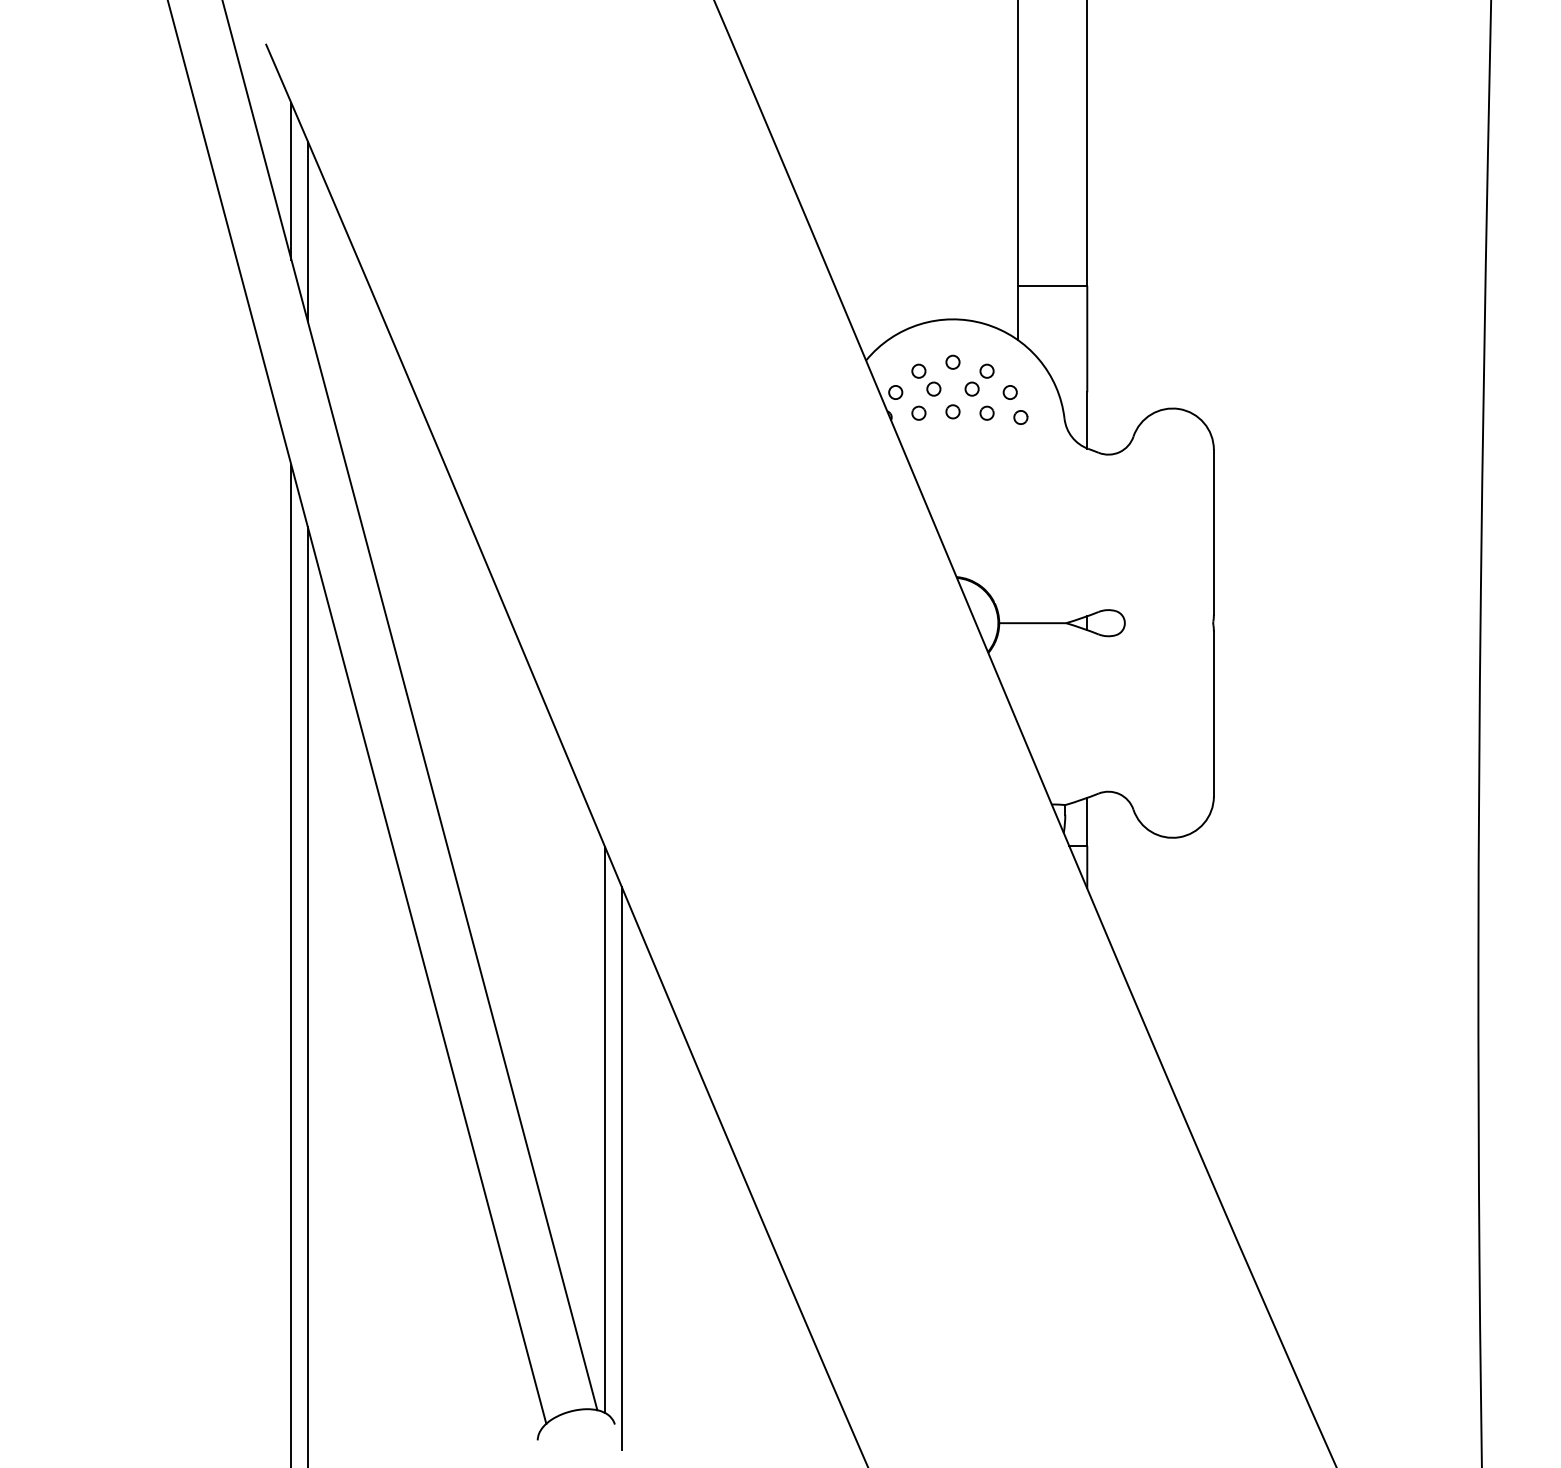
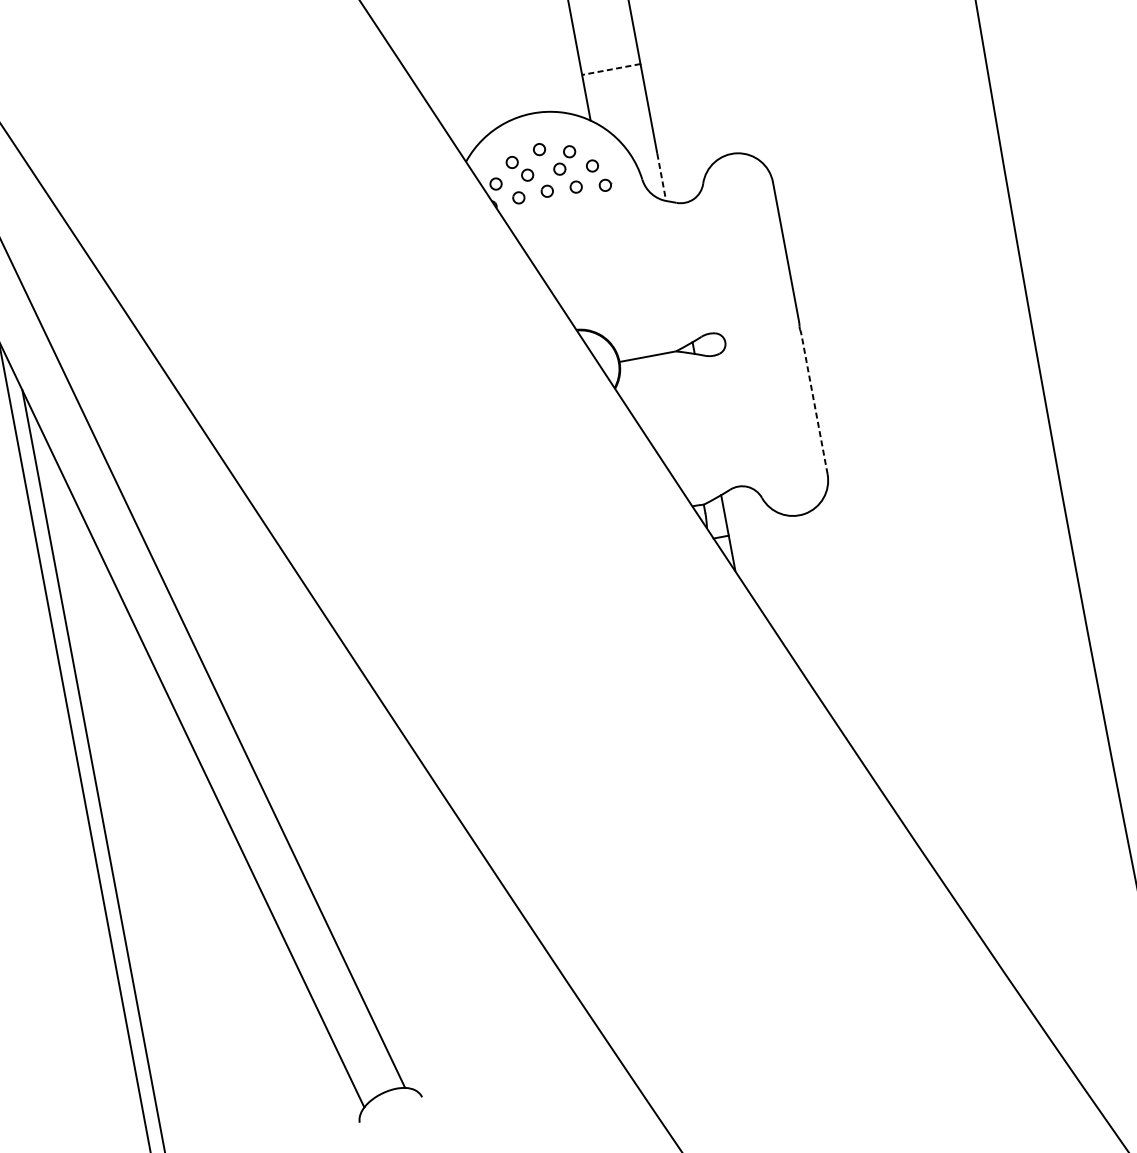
line: (1052, 285) -> (611, 69), solid -> dashed
line: (1087, 420) -> (661, 177), solid -> dashed
line: (1213, 714) -> (814, 405), solid -> dashed
line: (605, 1129) -> (367, 850), removed
line: (621, 1168) -> (387, 880), removed

